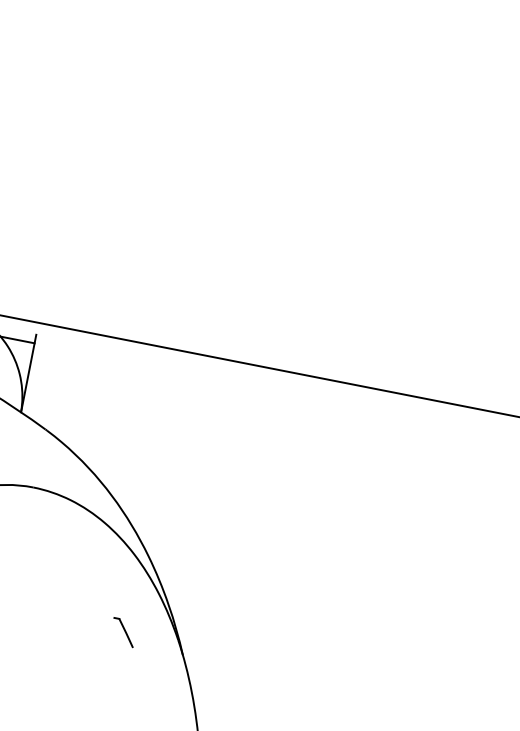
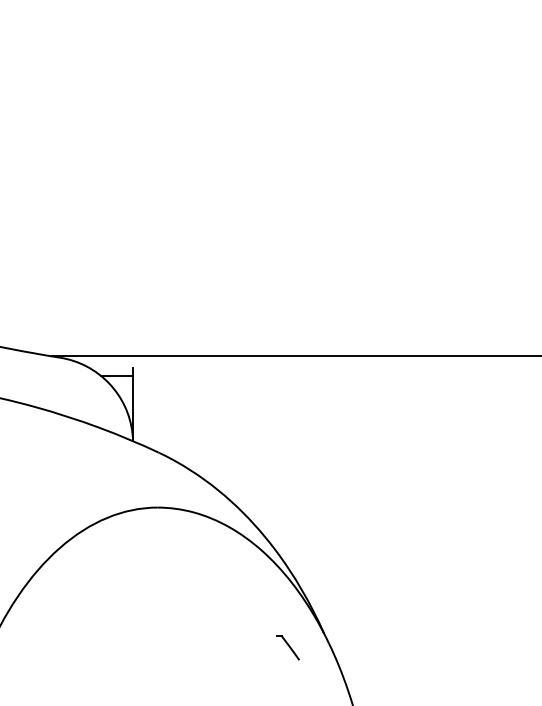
part: (123, 632) -> (287, 647), moved

